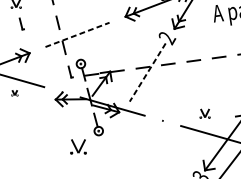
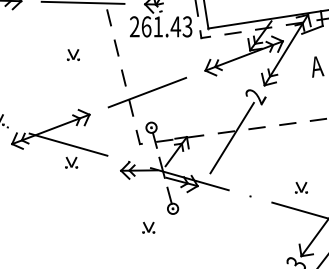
part: (21, 24) -> (79, 79), removed
line: (77, 34) -> (147, 92), dashed -> solid
line: (147, 72) -> (231, 138), dashed -> solid
part: (14, 92) -> (71, 162), size x1.67
part: (78, 146) -> (148, 227), size x0.62

